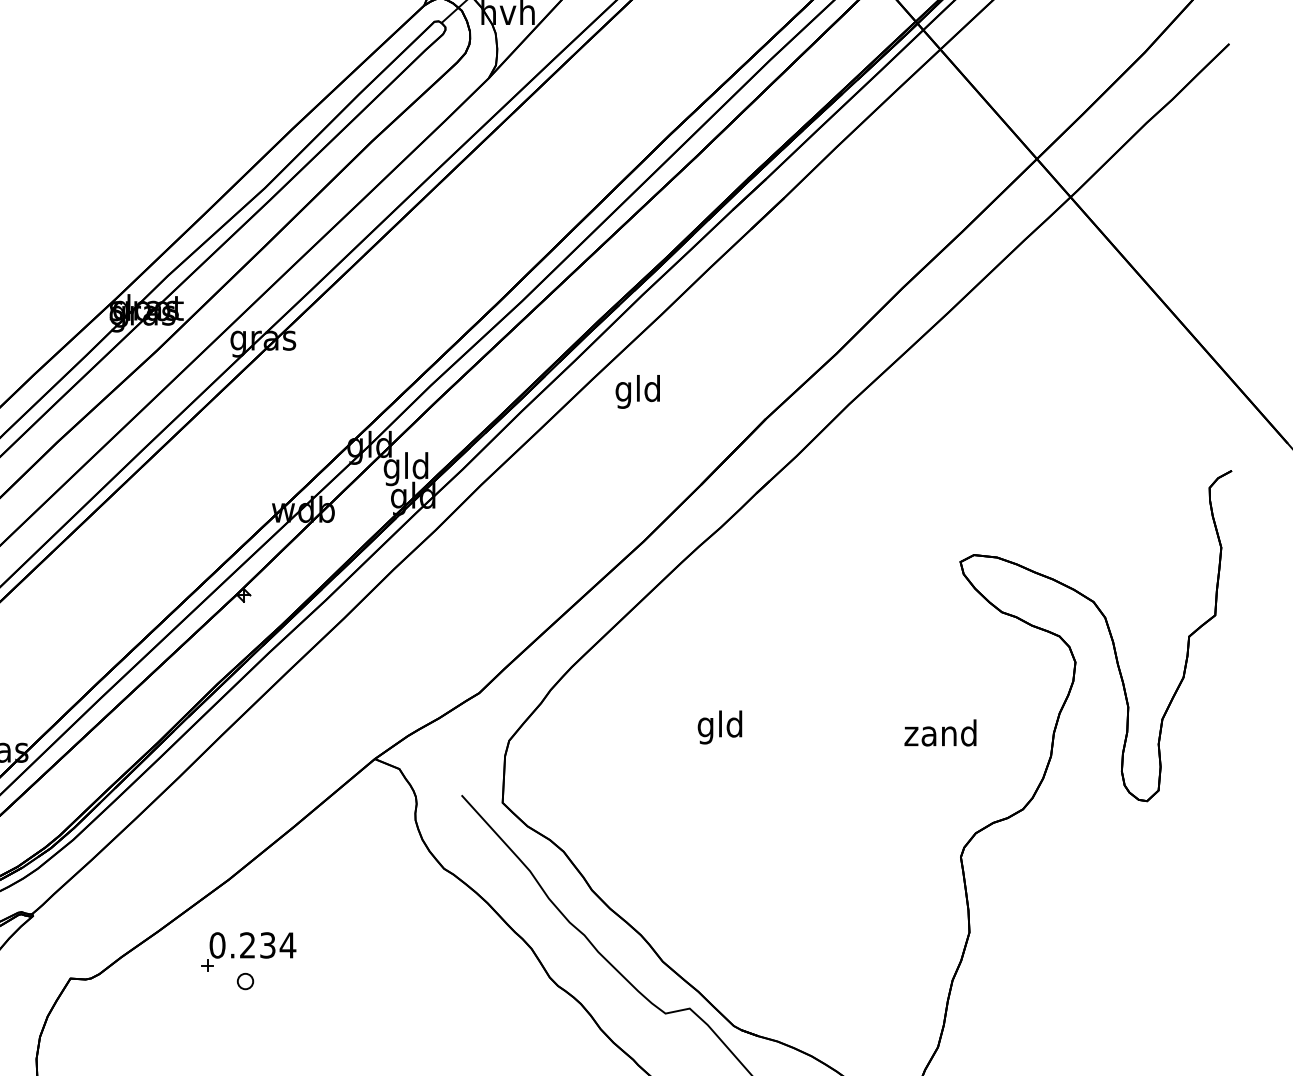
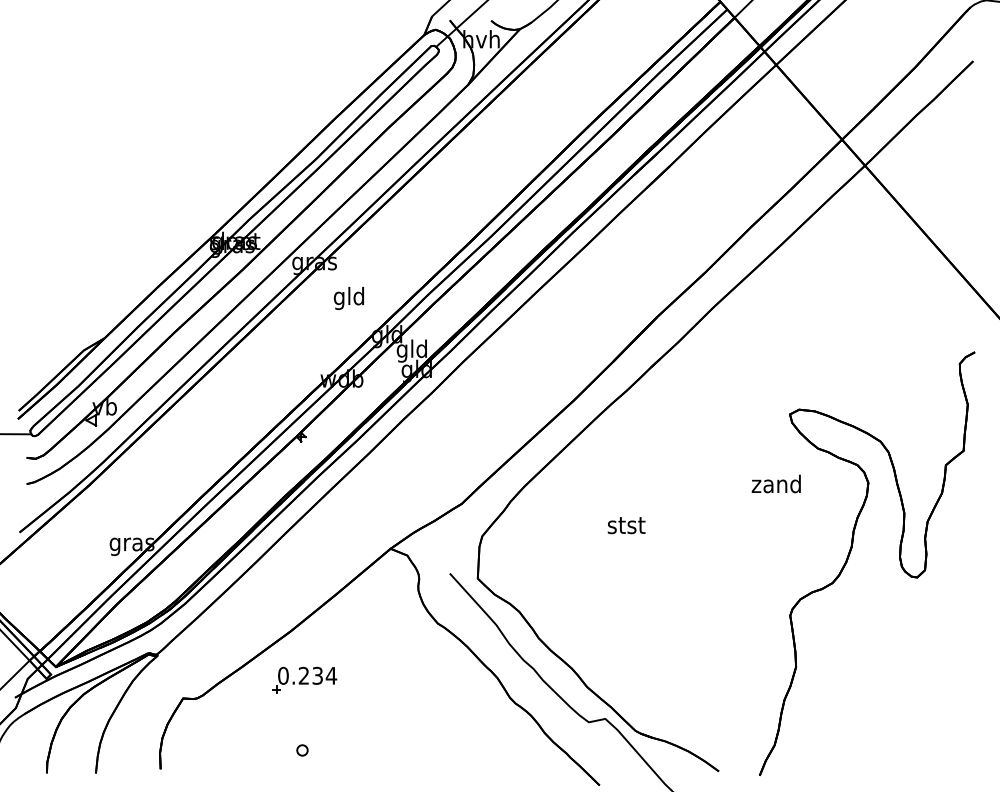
text: (637, 391) -> (348, 298), moved
text: (720, 726) -> (626, 526), gld -> stst
text: (939, 732) -> (775, 483), moved
part: (245, 981) -> (302, 750), moved

